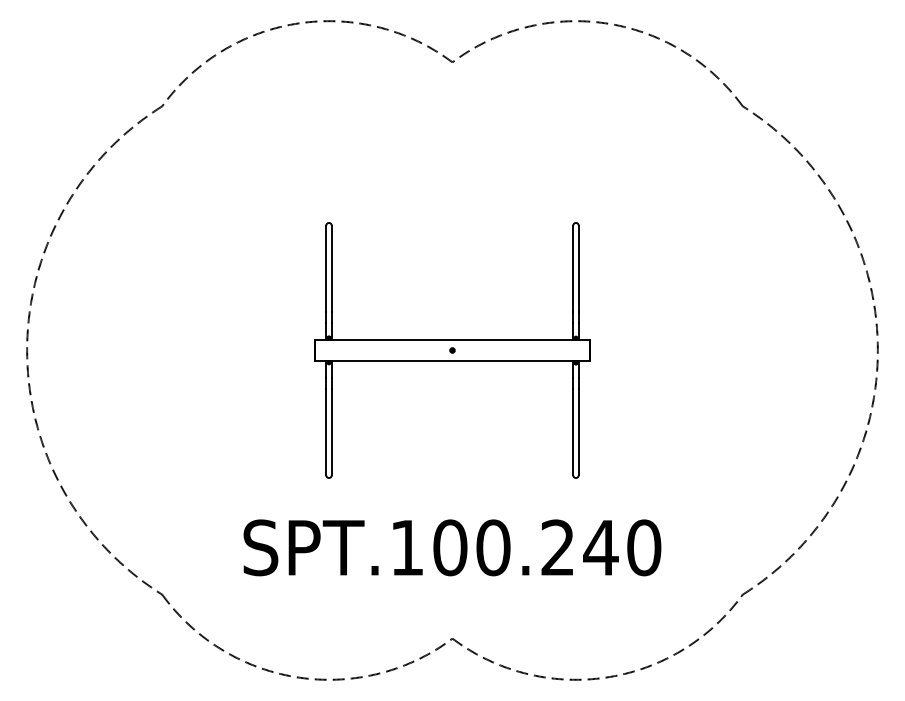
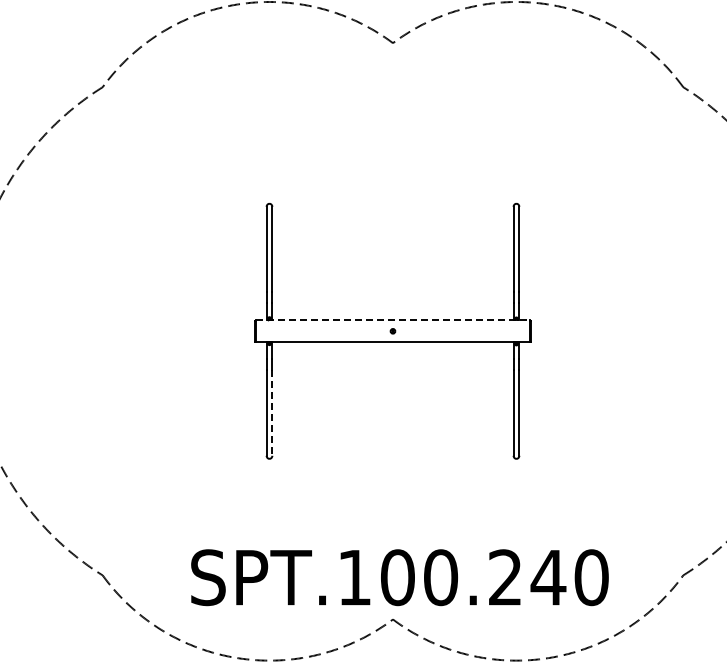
line: (452, 339) -> (392, 320), solid -> dashed
line: (331, 432) -> (271, 413), solid -> dashed
text: (452, 547) -> (399, 577), moved

